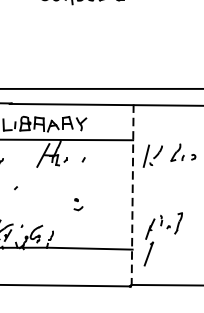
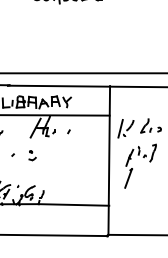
line: (132, 194) -> (109, 160), dashed -> solid
part: (78, 204) -> (32, 155), moved
part: (168, 229) -> (144, 158), moved

